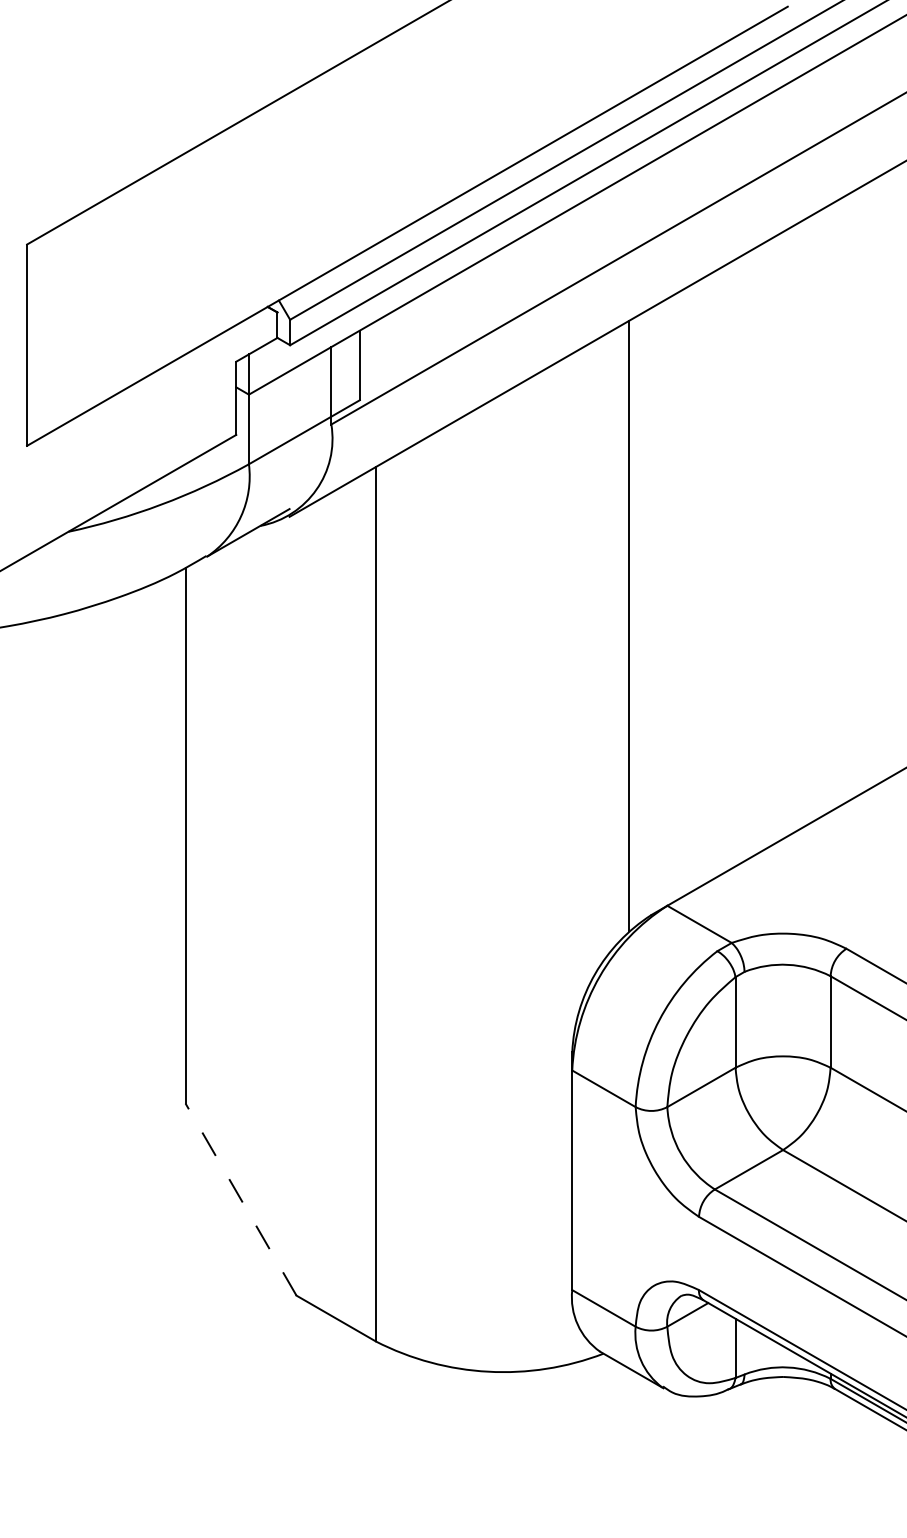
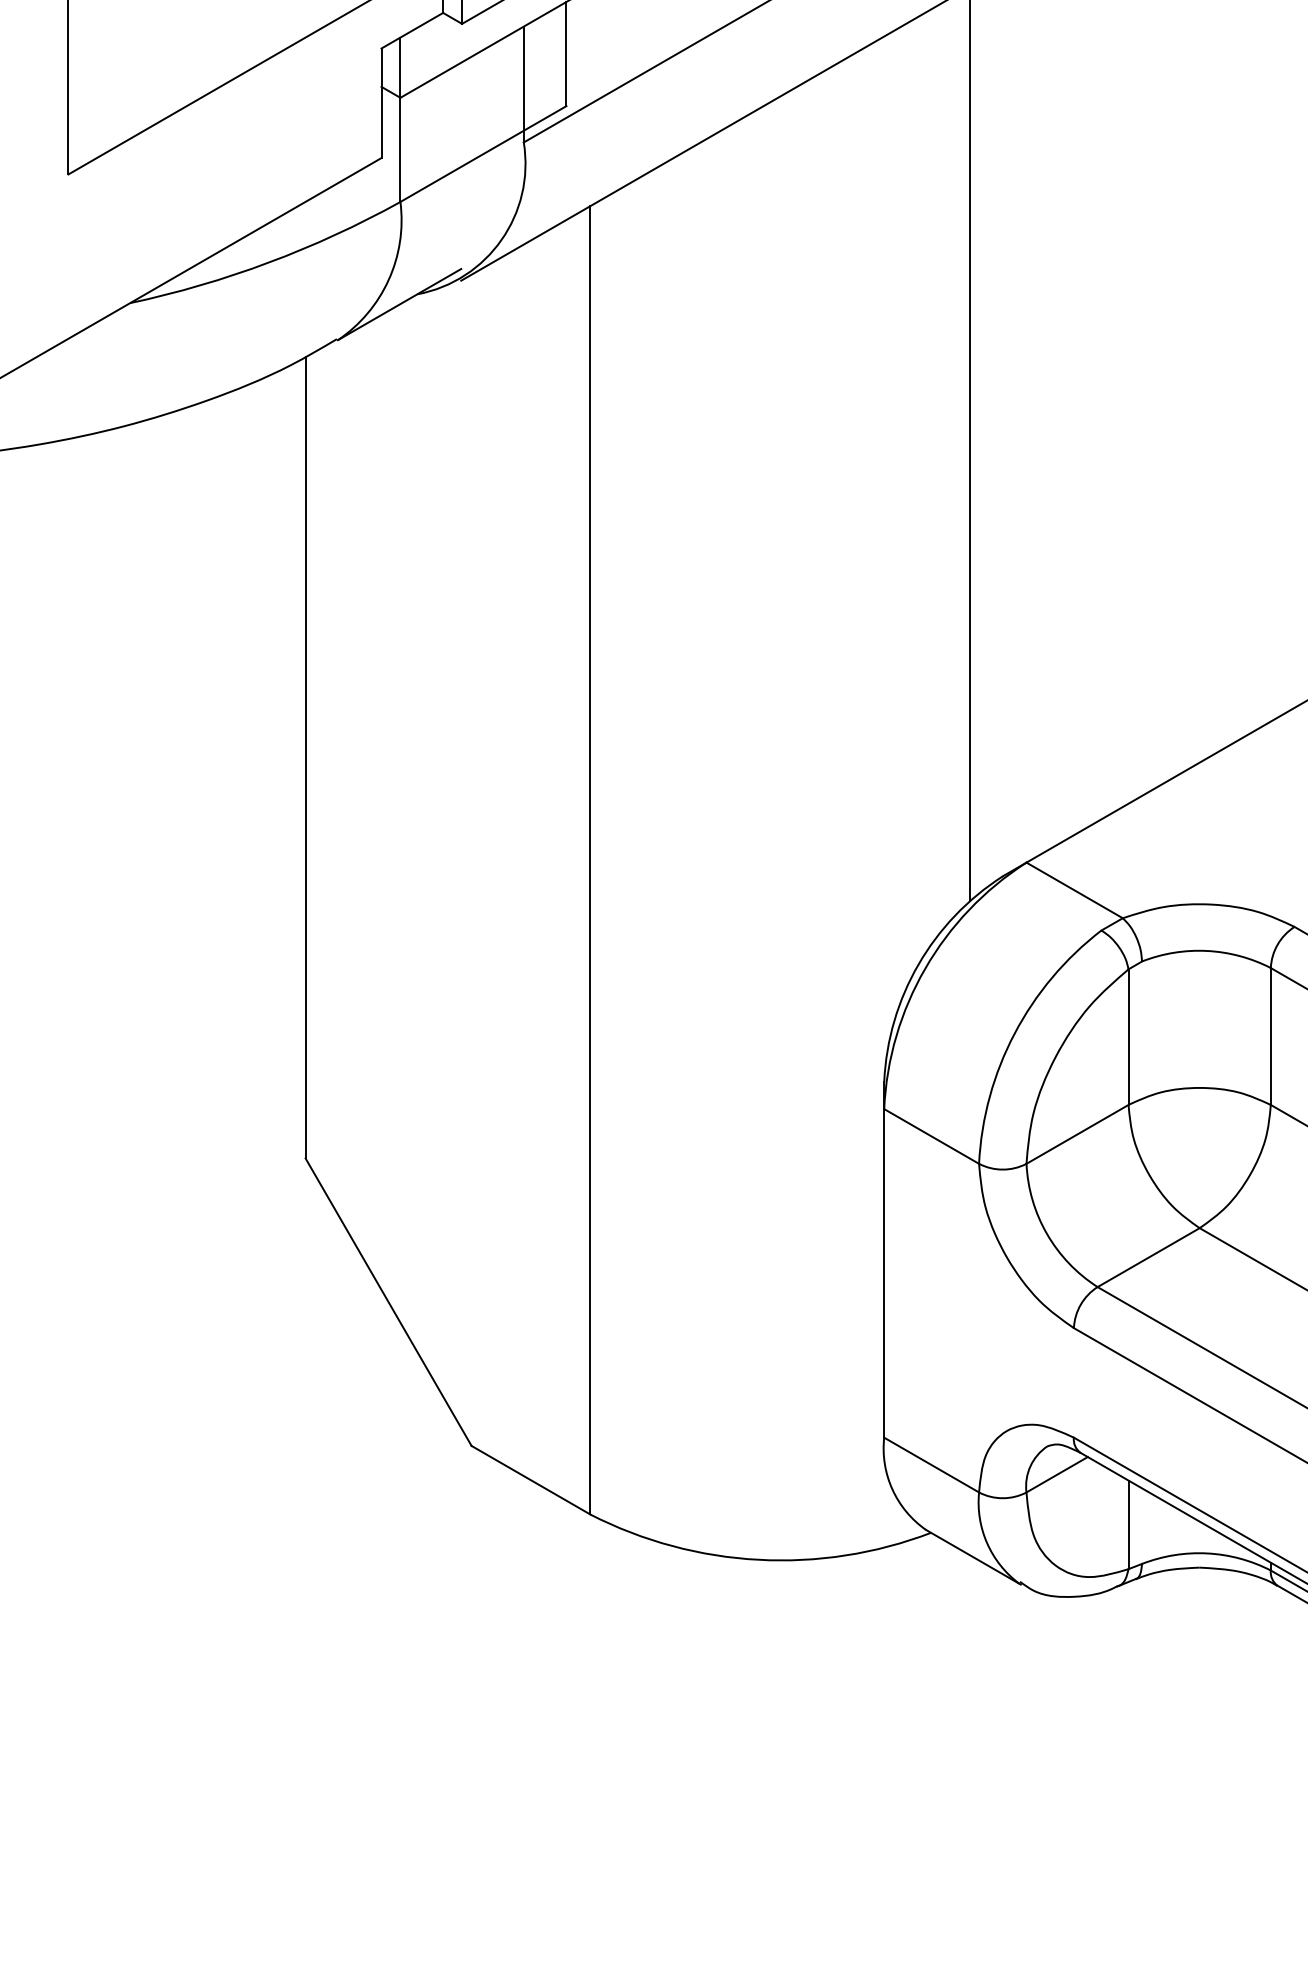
line: (241, 1199) -> (389, 1302), dashed -> solid

